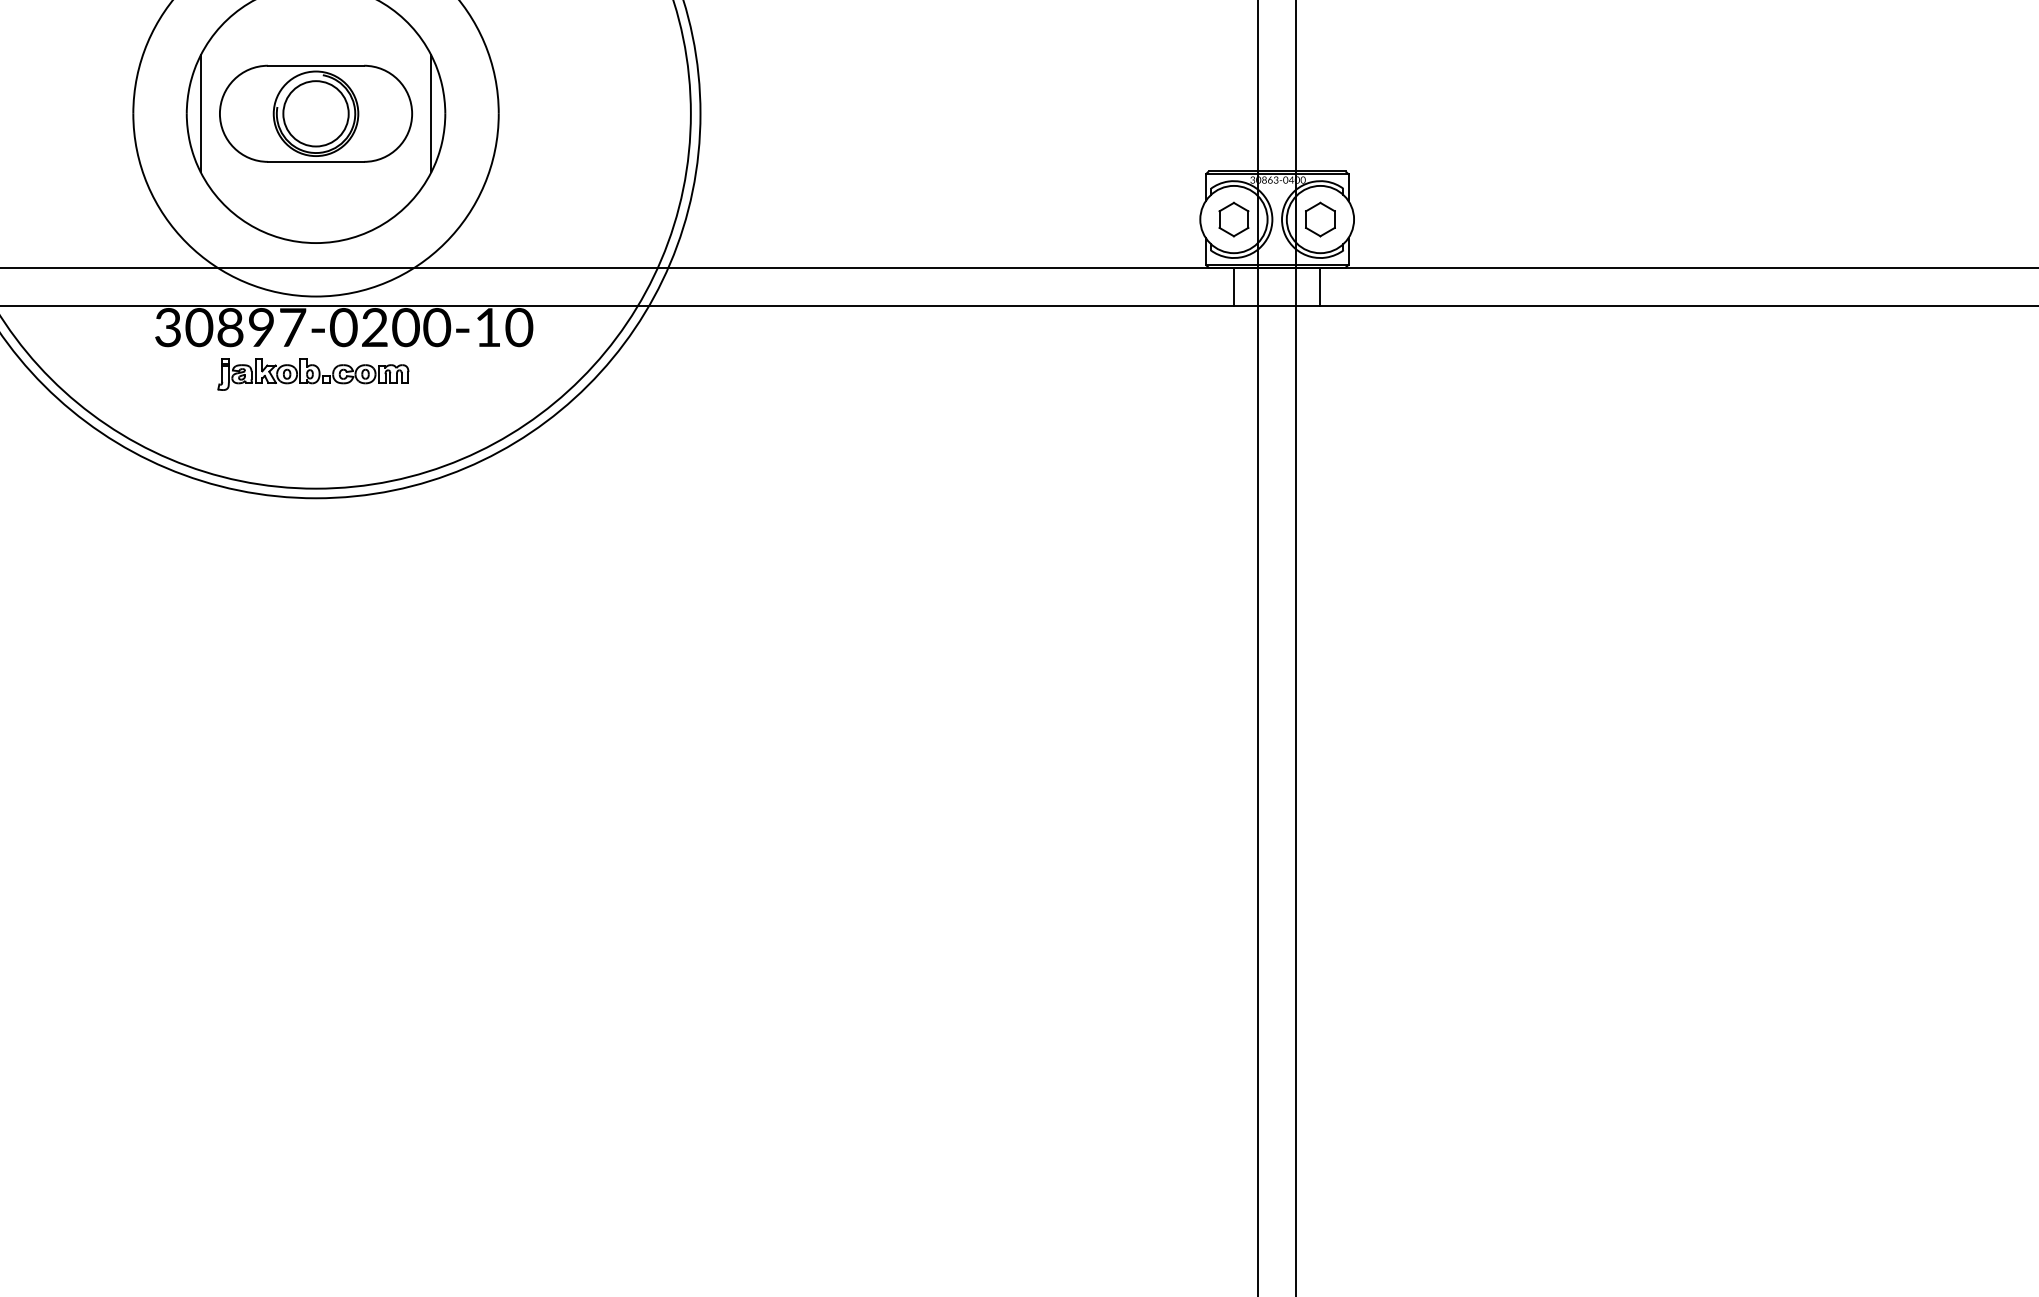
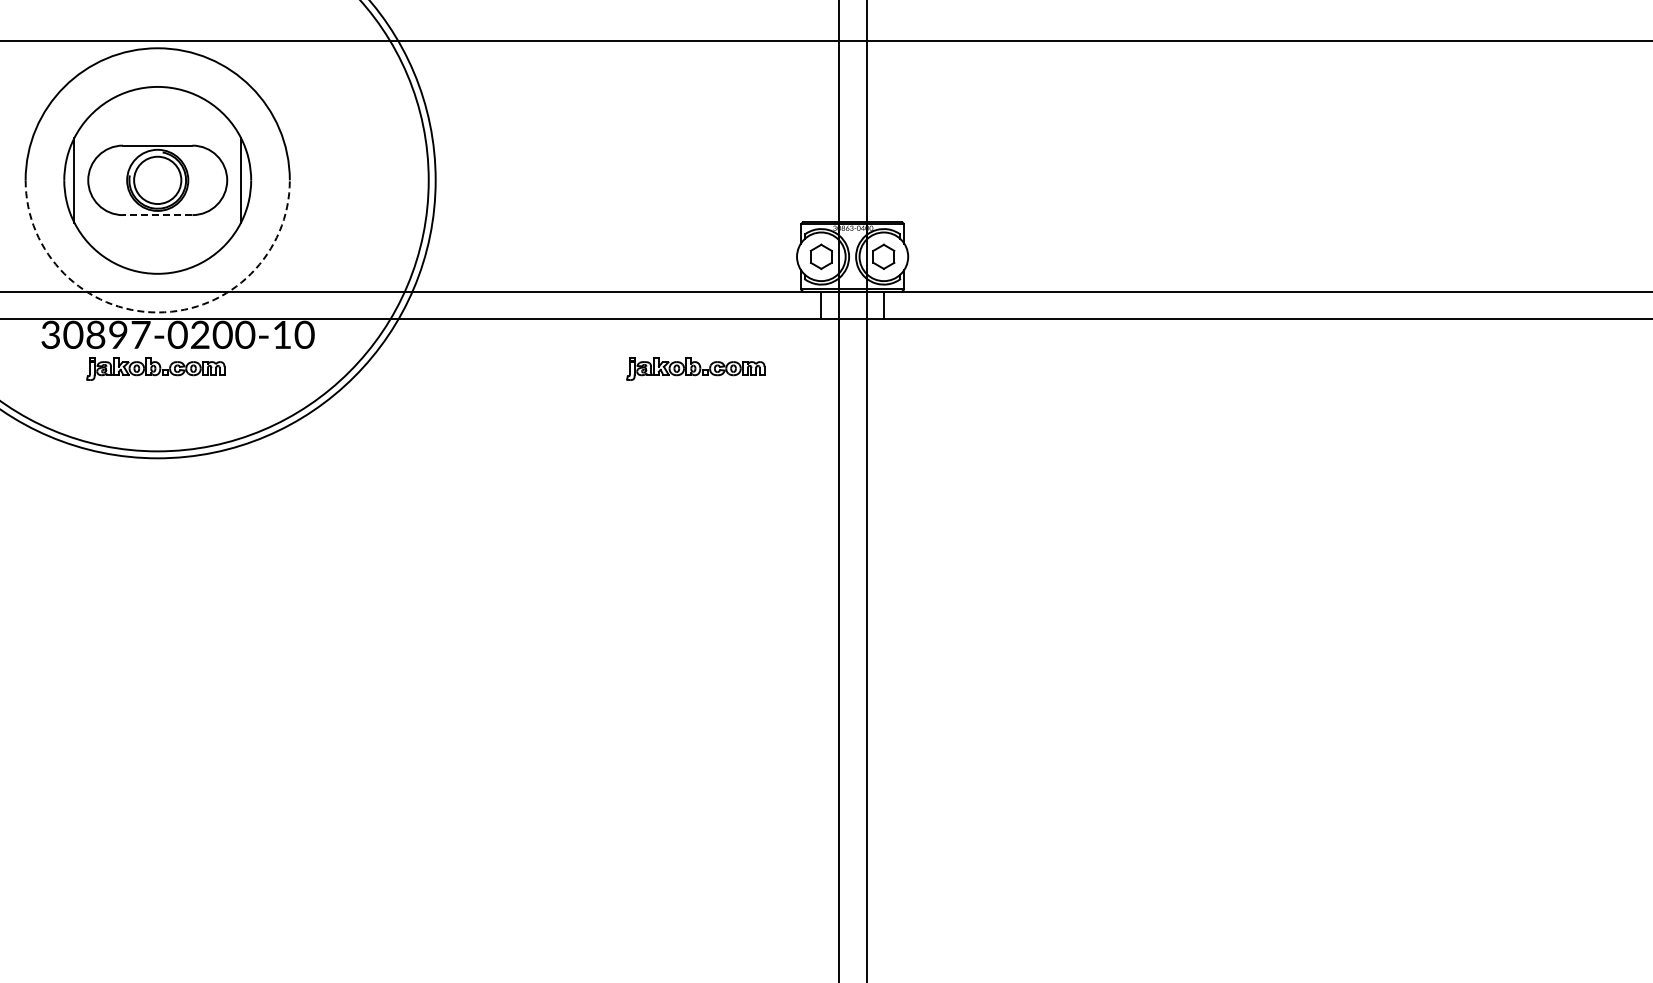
line: (315, 162) -> (157, 215), solid -> dashed
arc: (315, 296) -> (157, 312), solid -> dashed
part: (1059, 374) -> (695, 368), added

